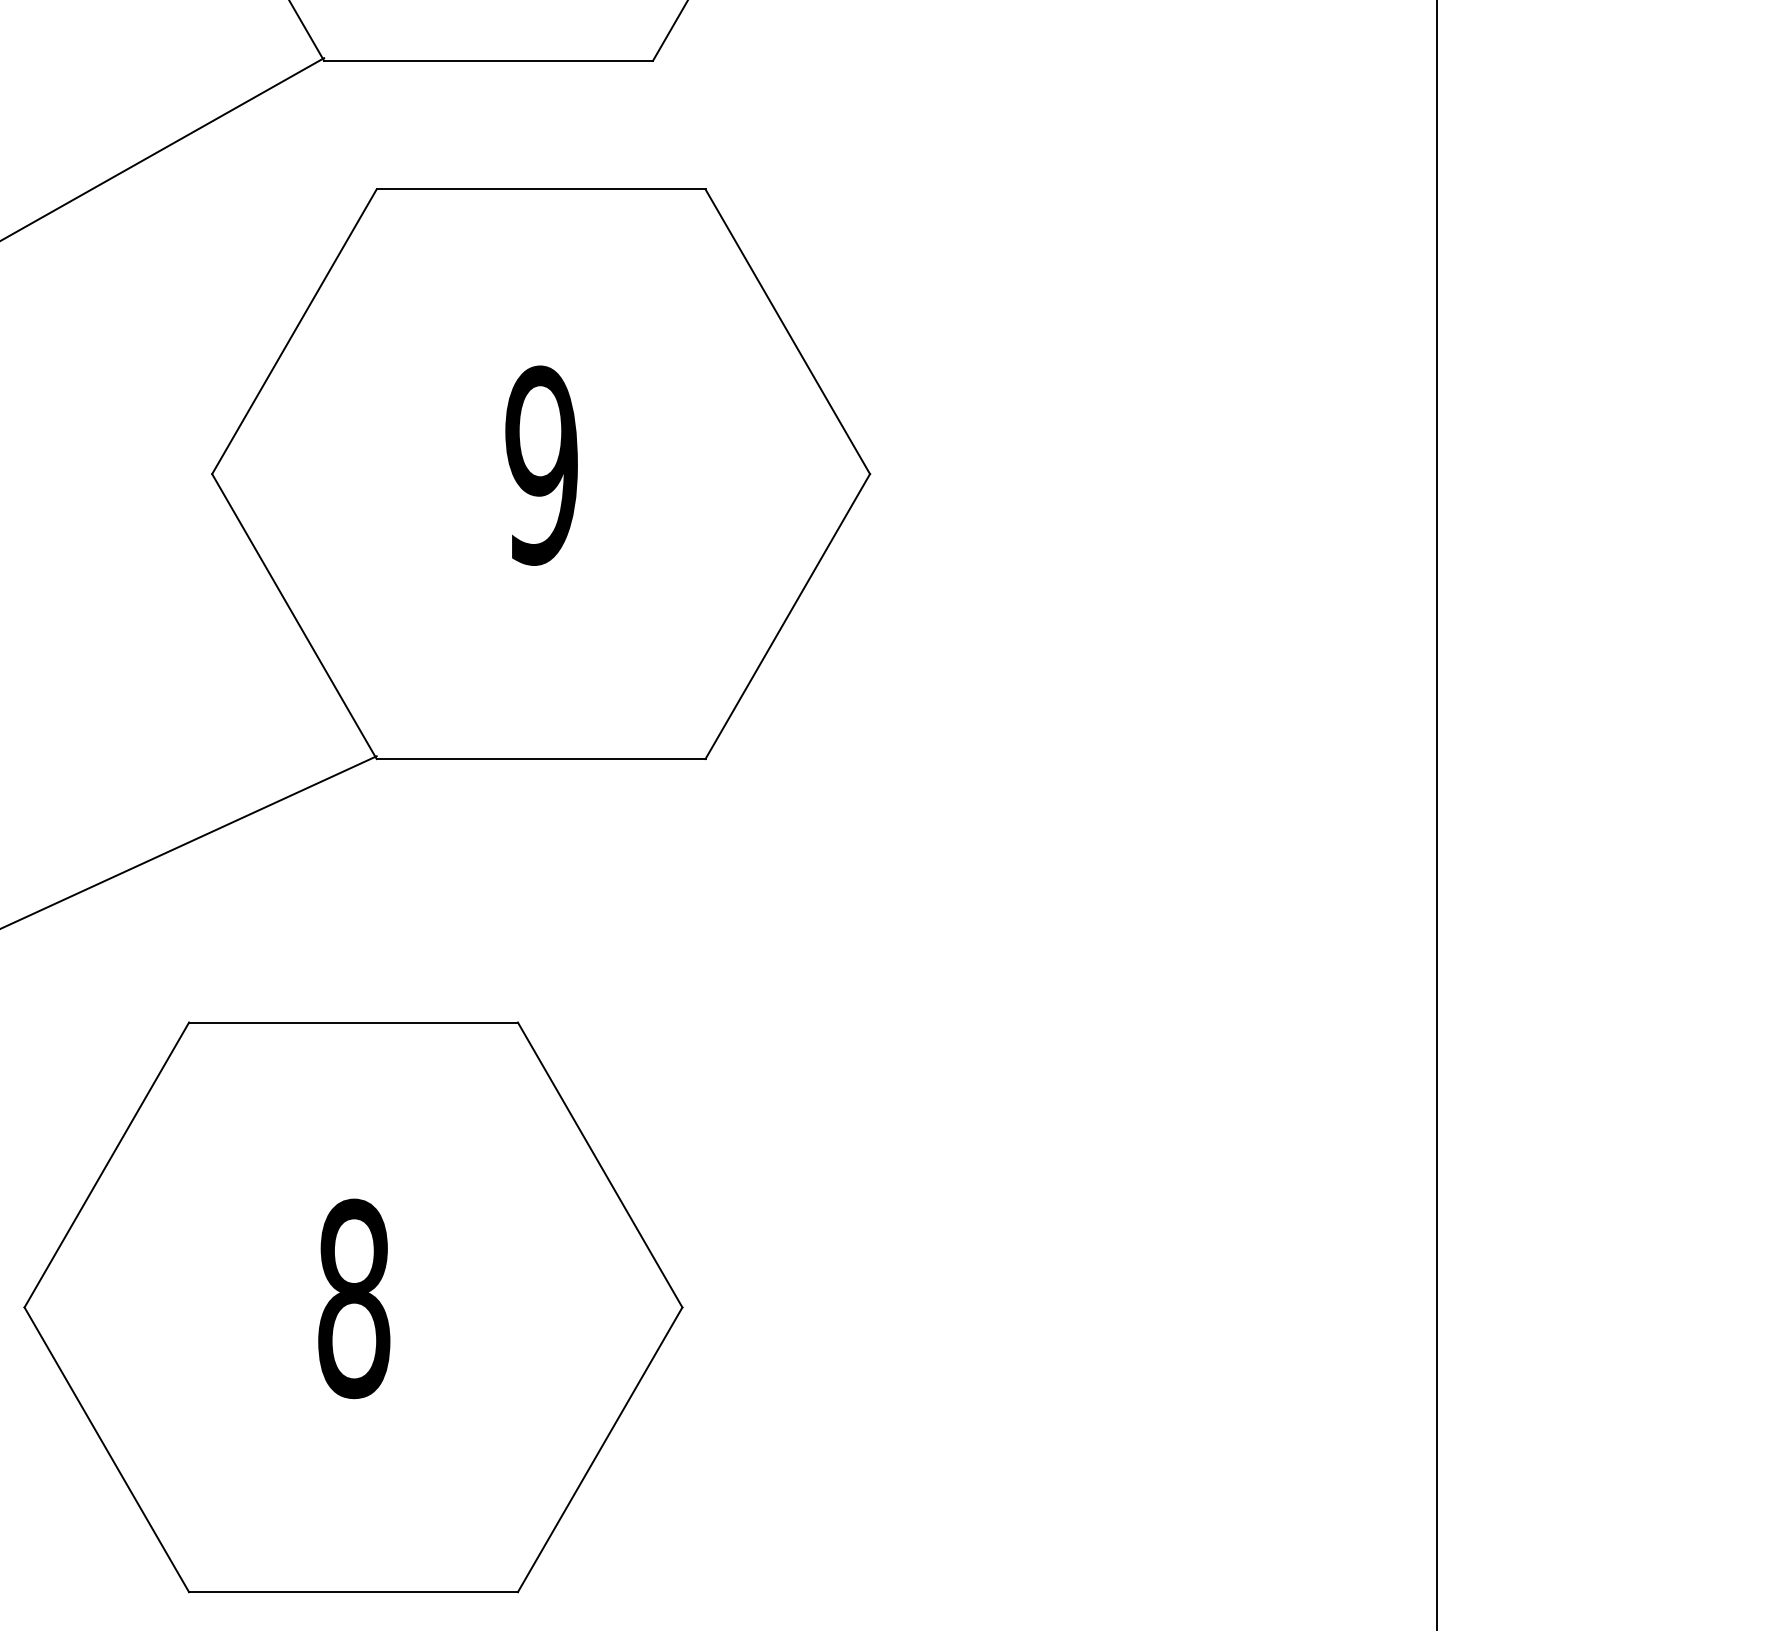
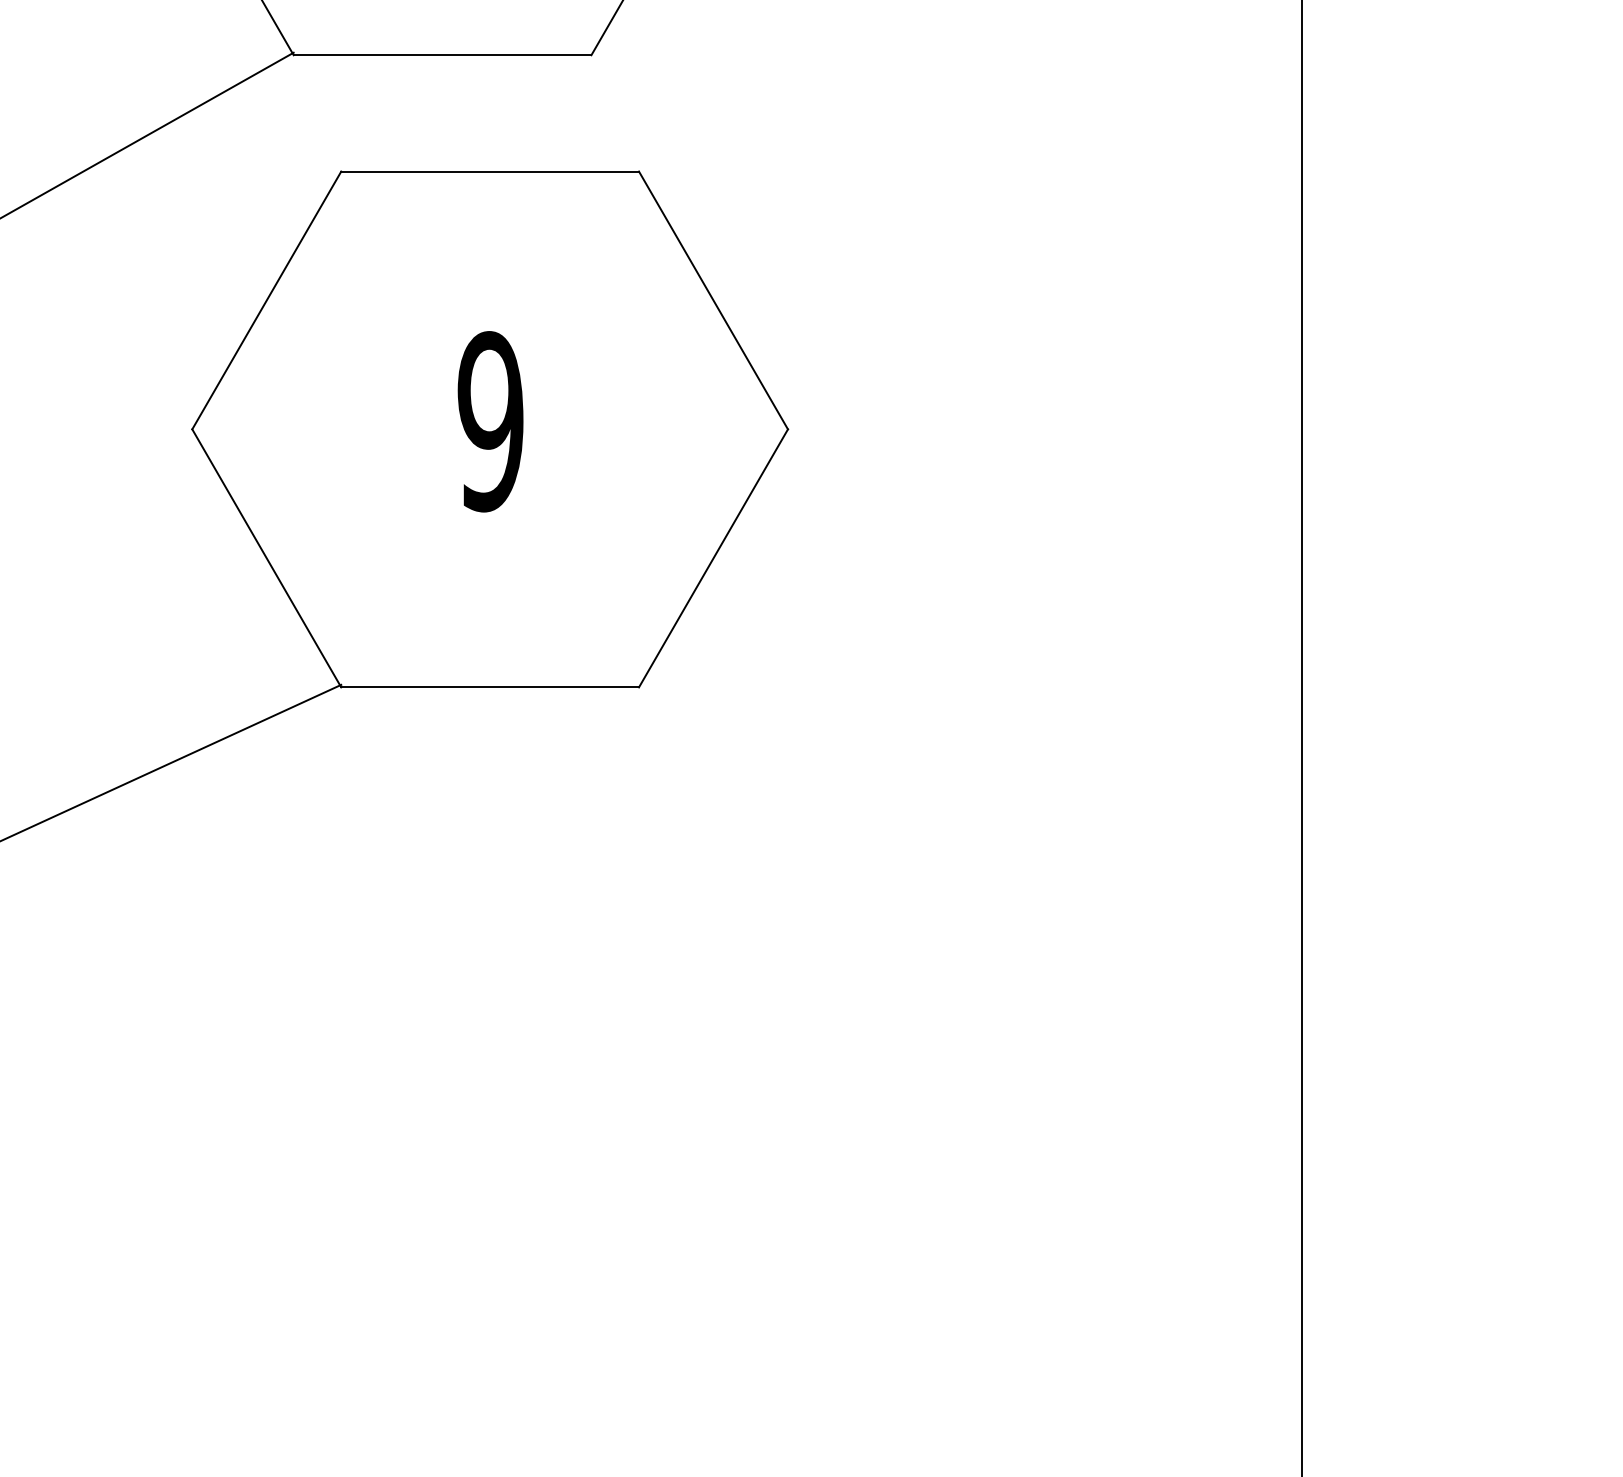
part: (353, 1307) -> (320, 1184), removed

